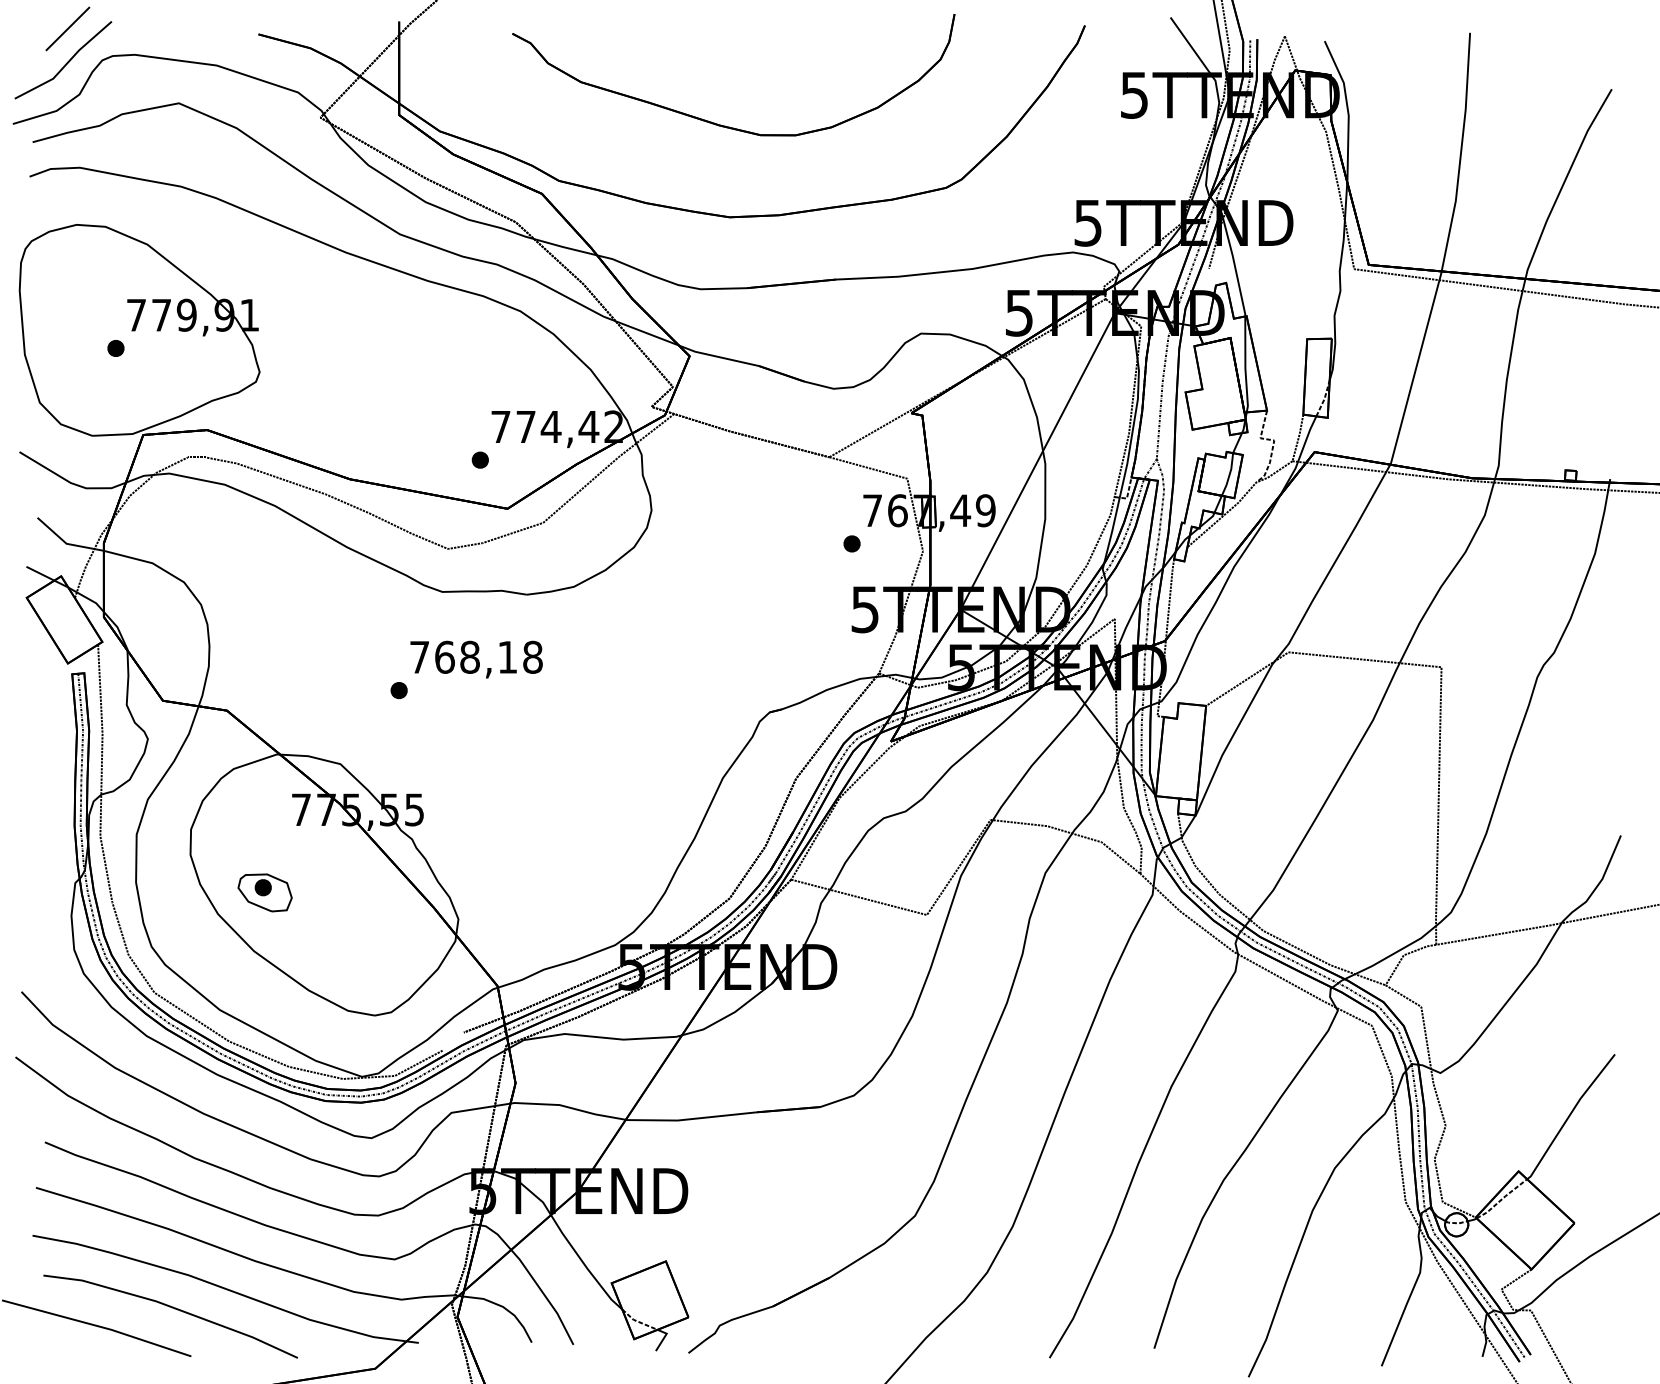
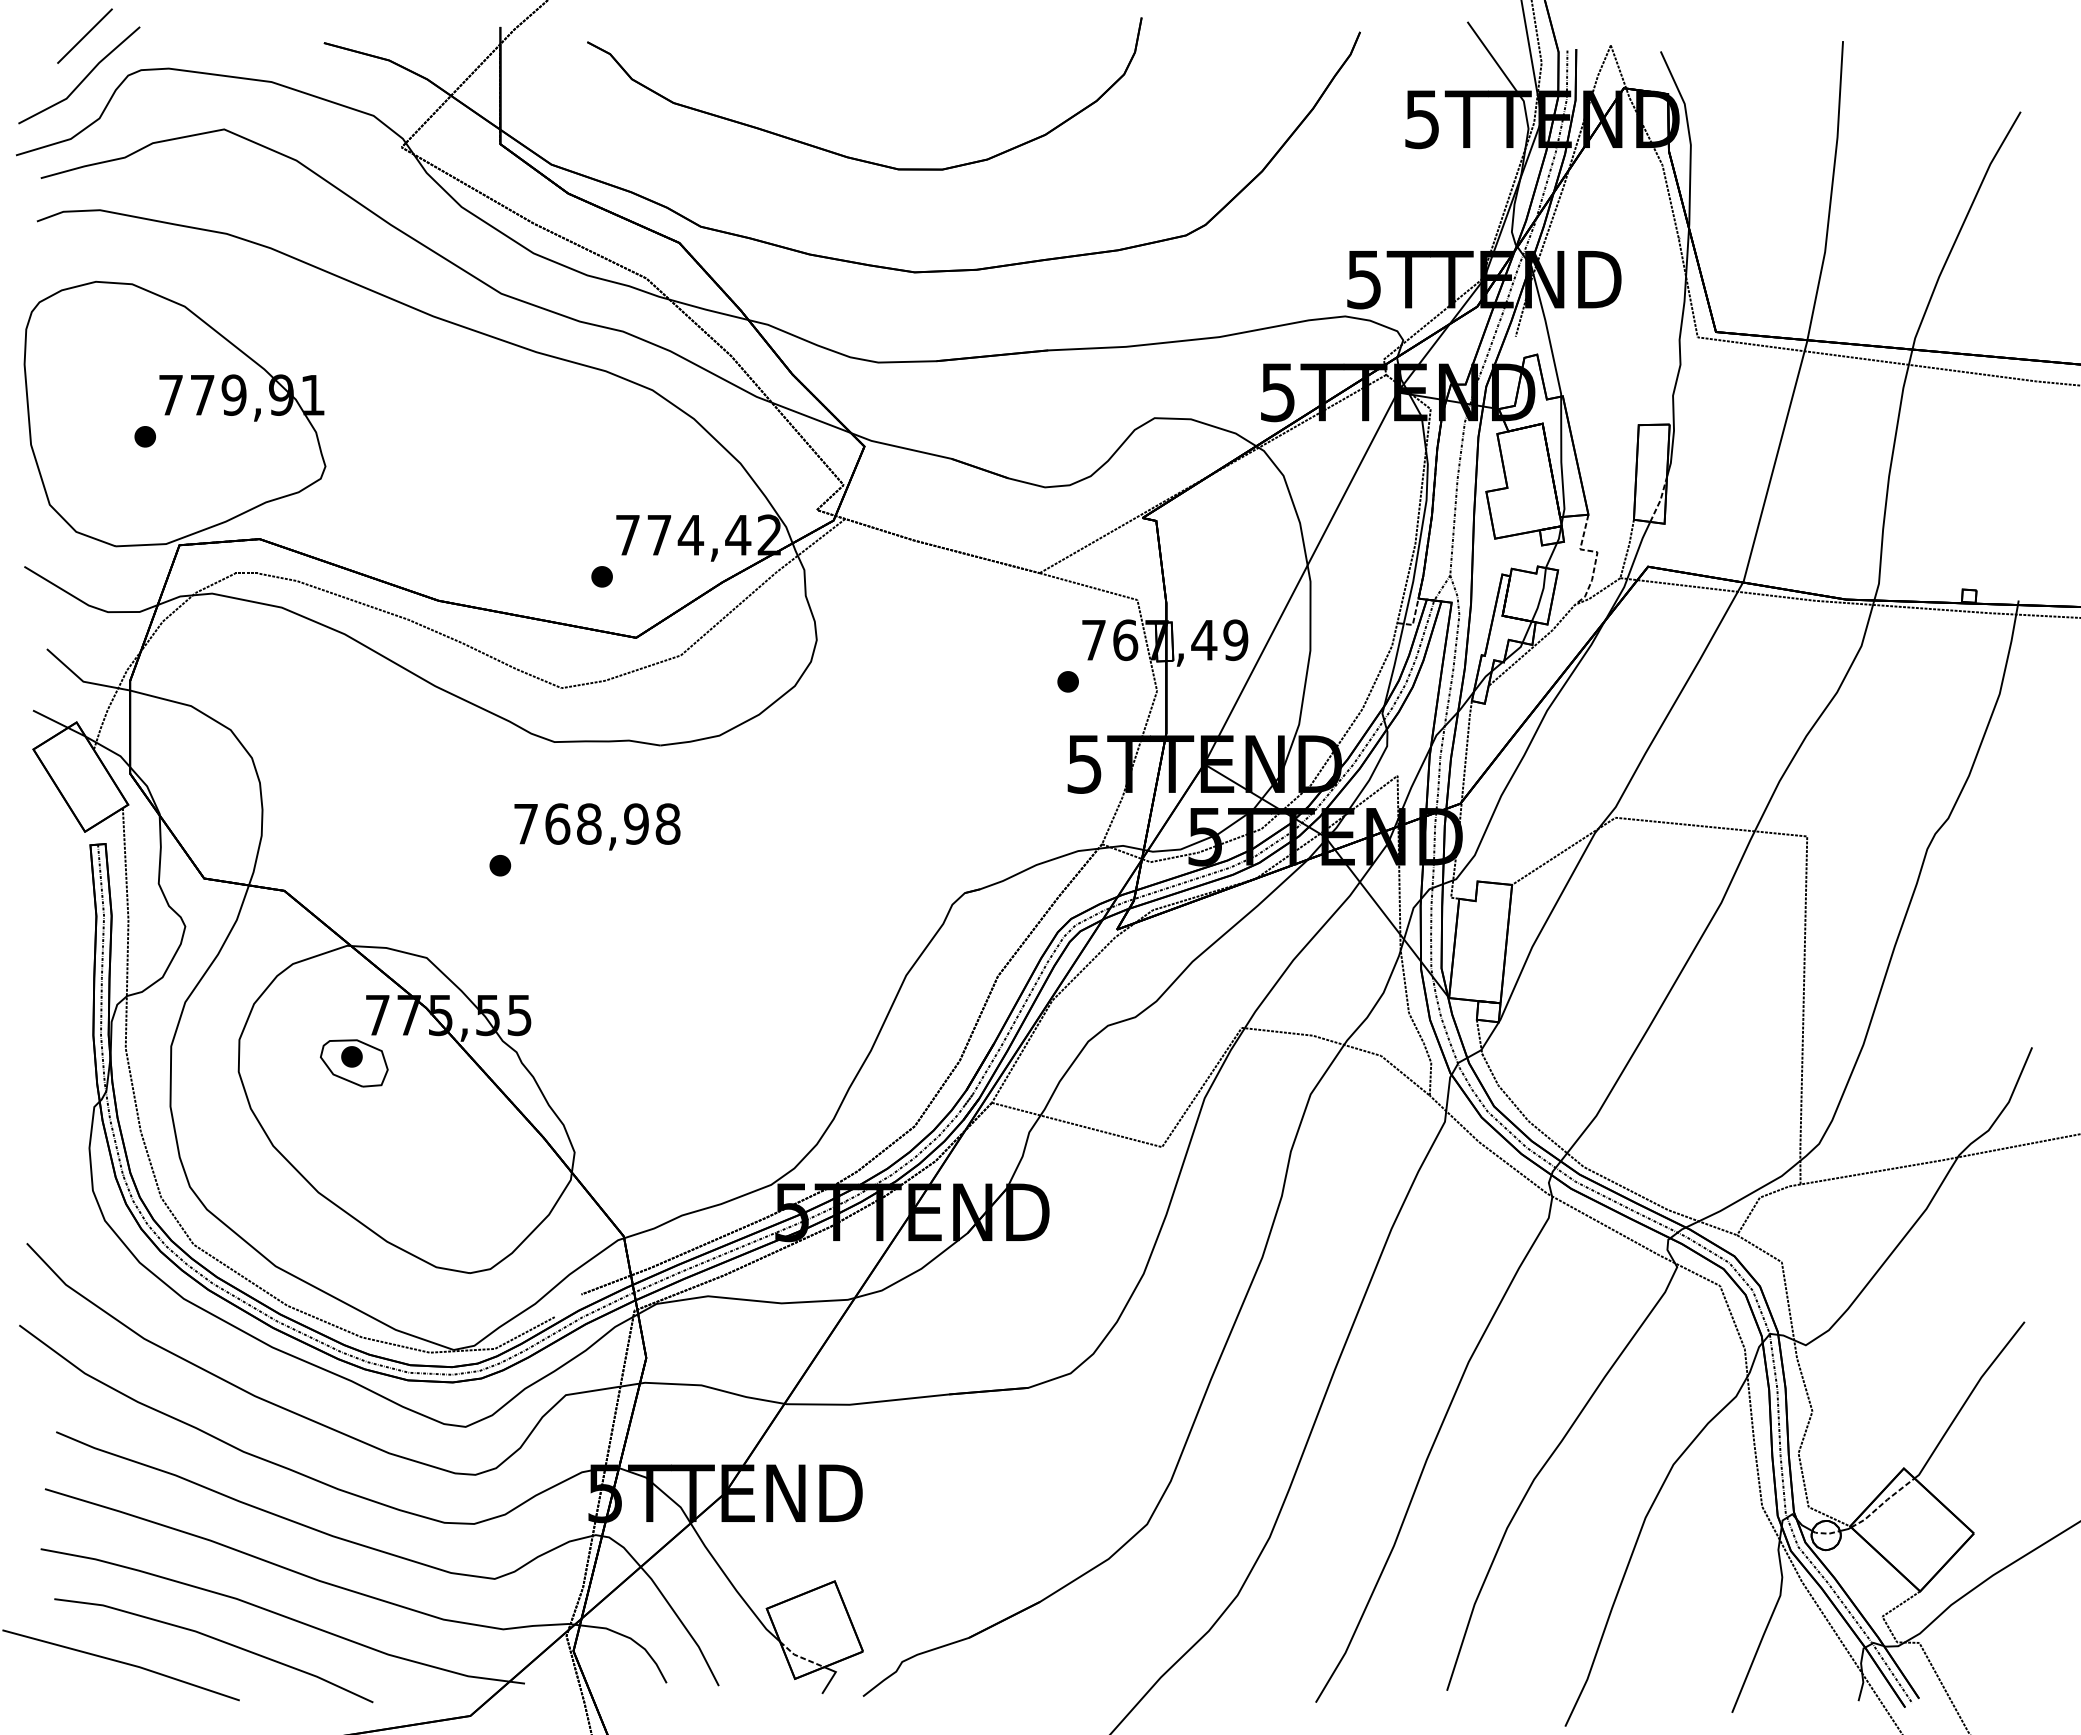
part: (721, 124) -> (849, 156), moved
text: (507, 656) -> (636, 823), 768,18 -> 768,98
part: (265, 892) -> (354, 1063), moved

